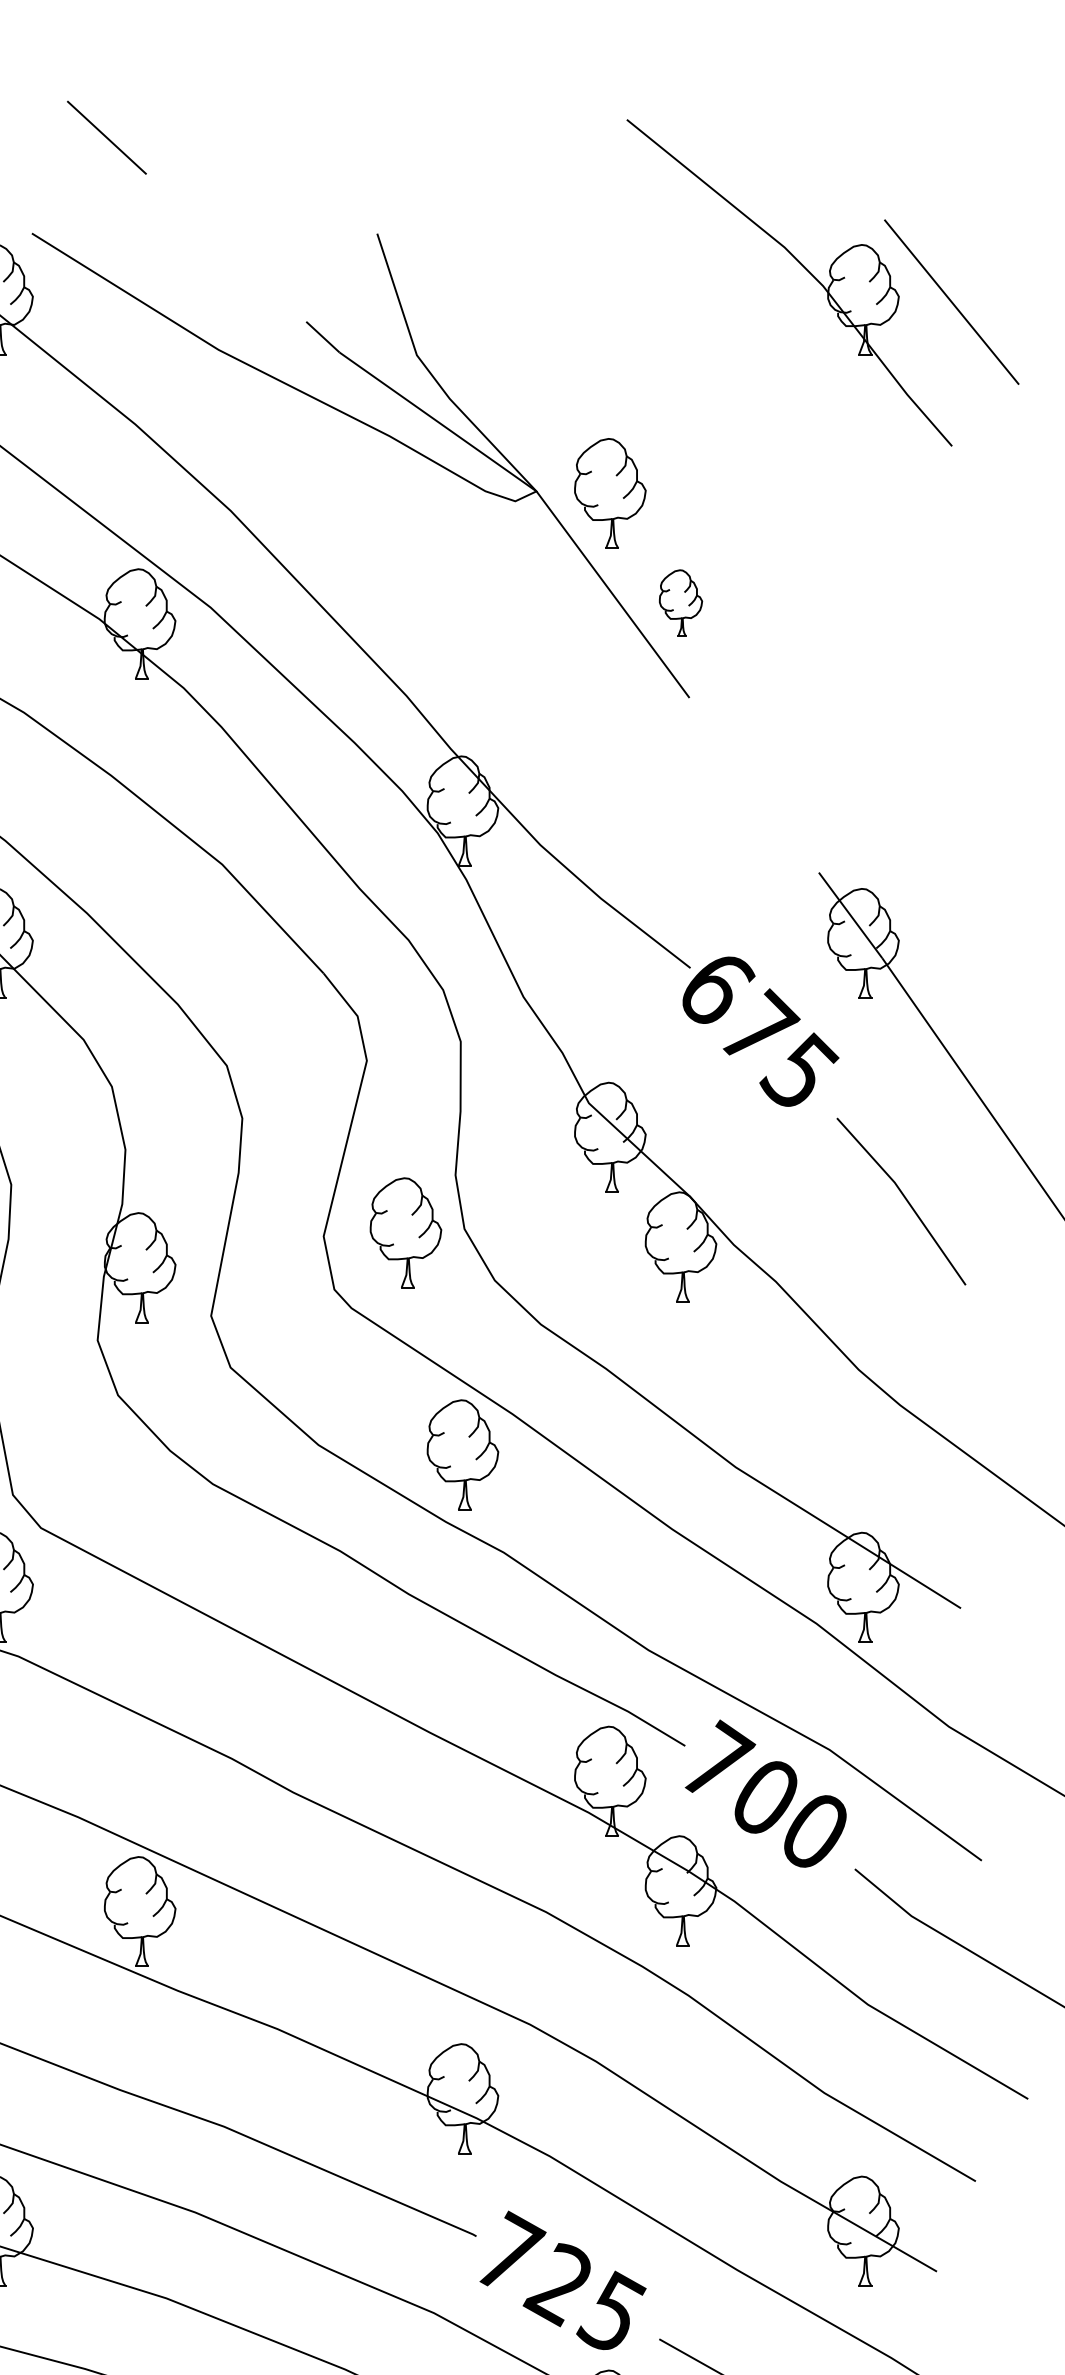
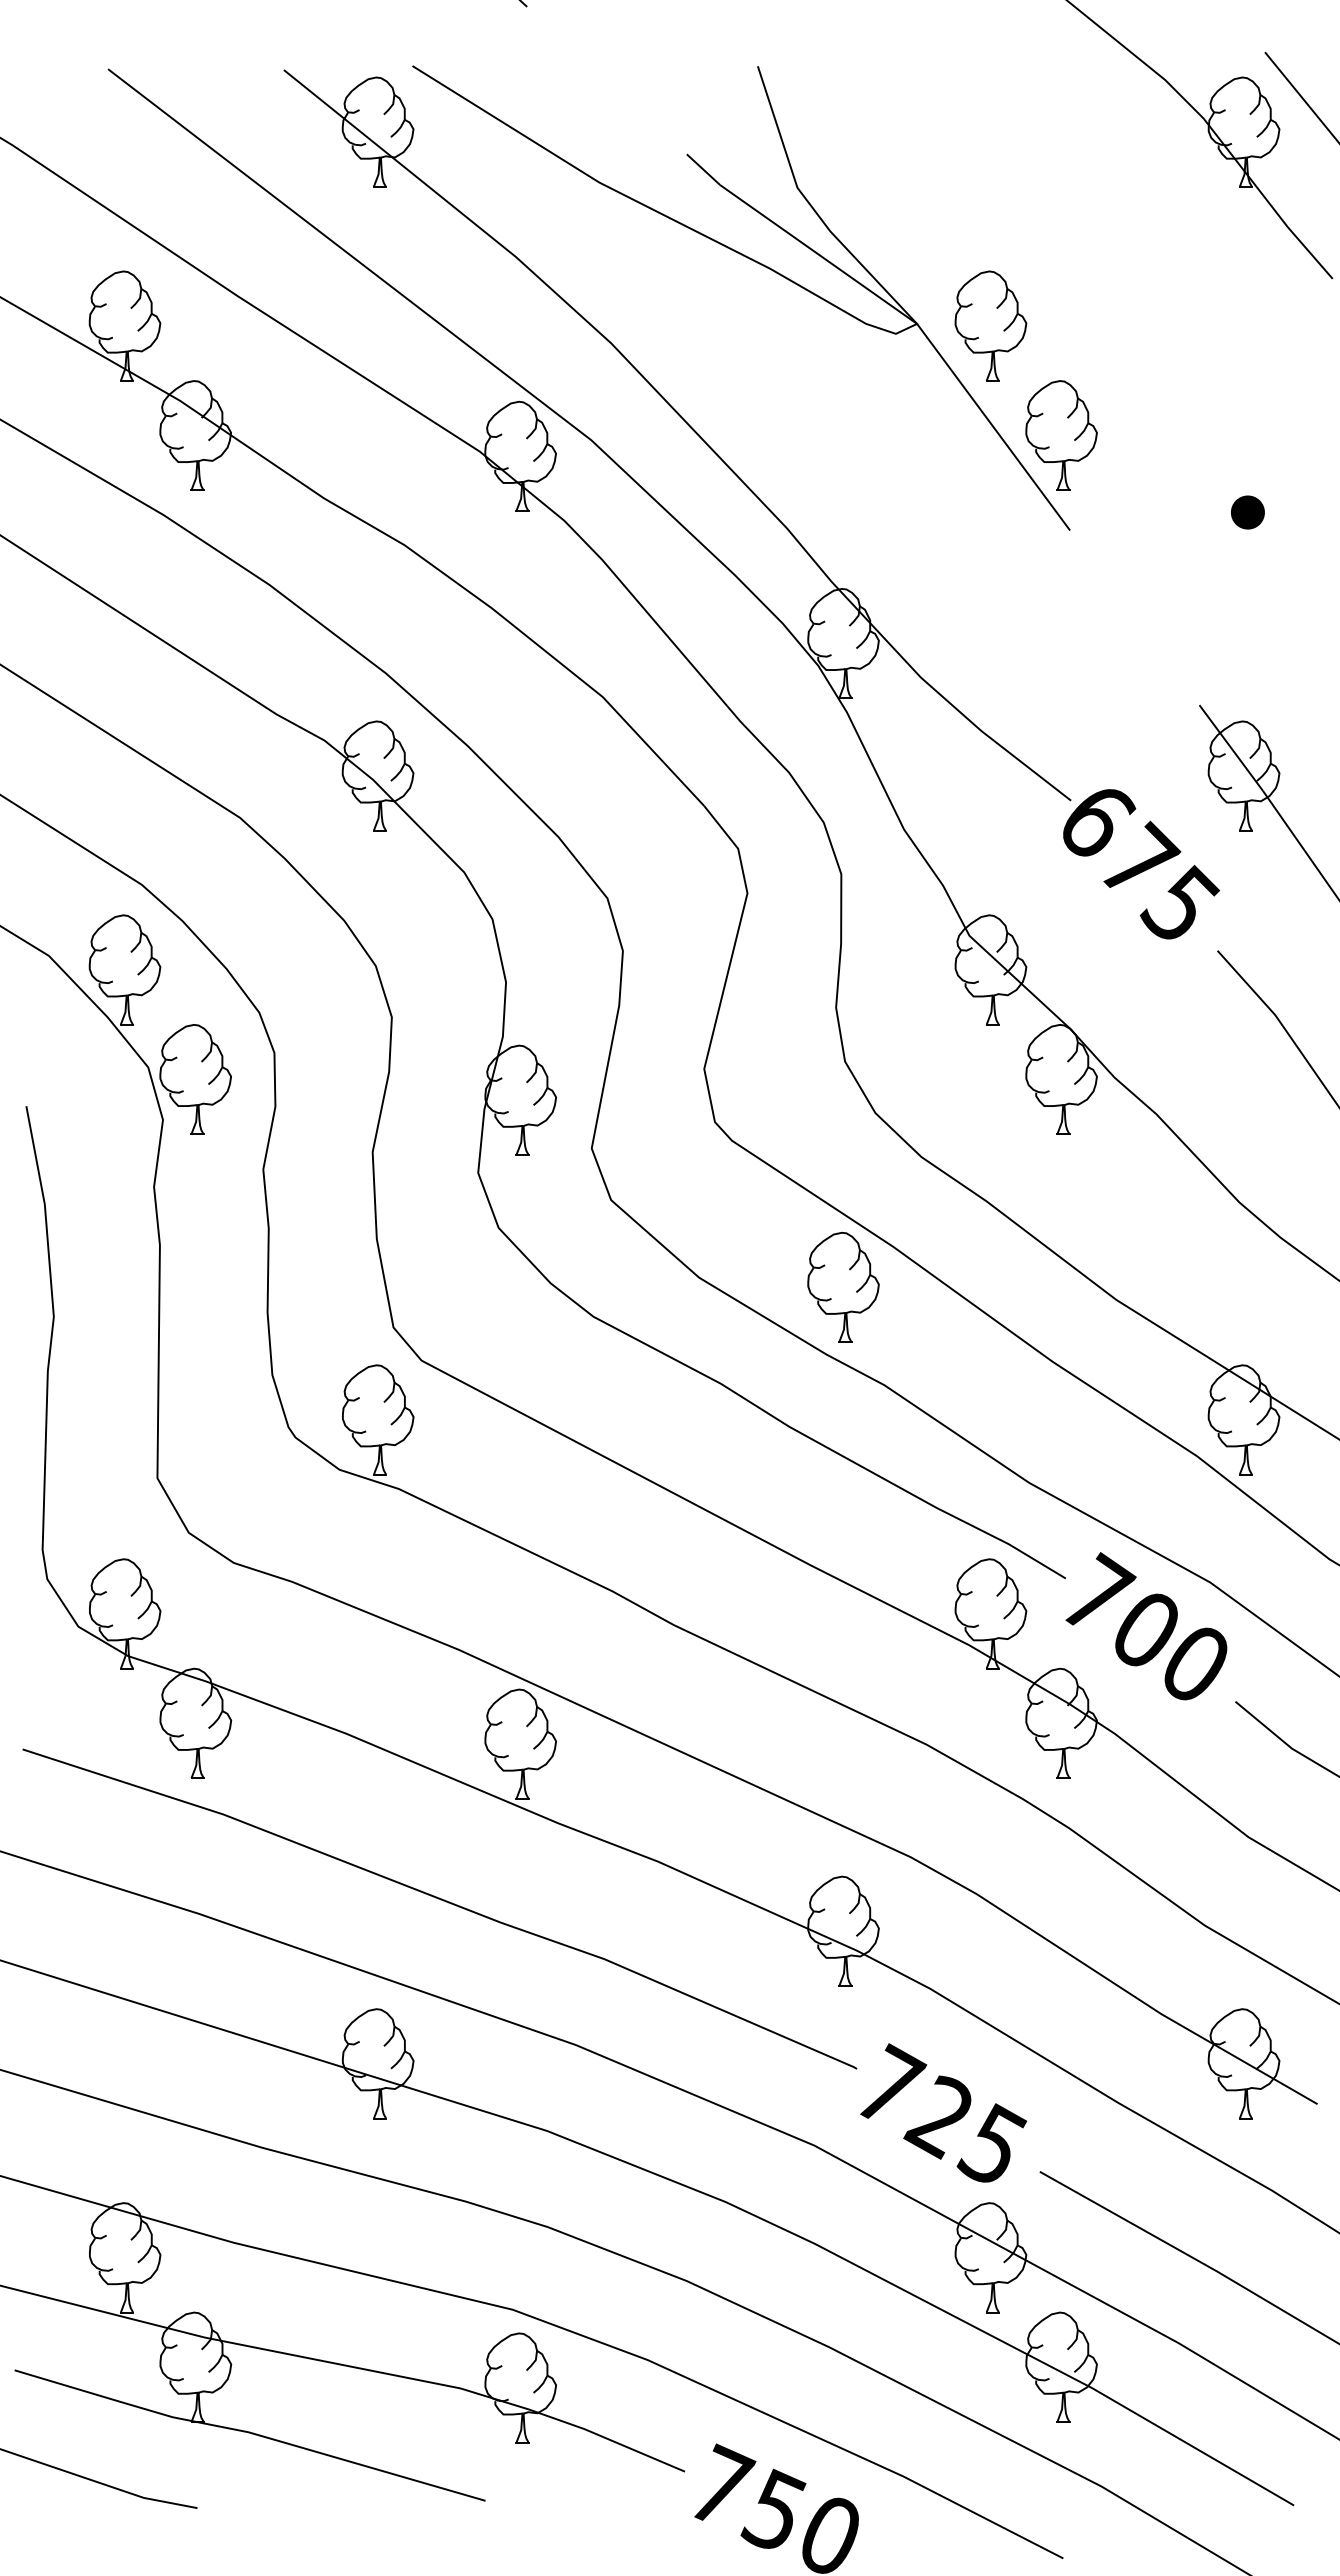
part: (680, 602) -> (1061, 435), size x1.67
part: (866, 679) -> (1247, 512), added
part: (405, 1232) -> (786, 1065), removed

